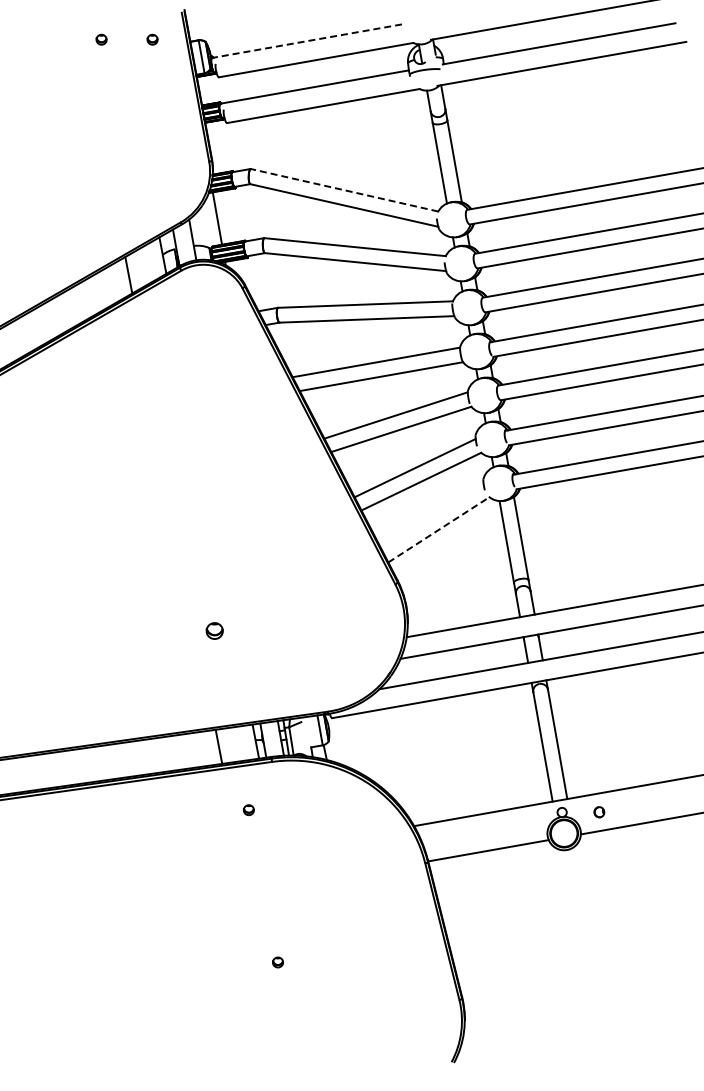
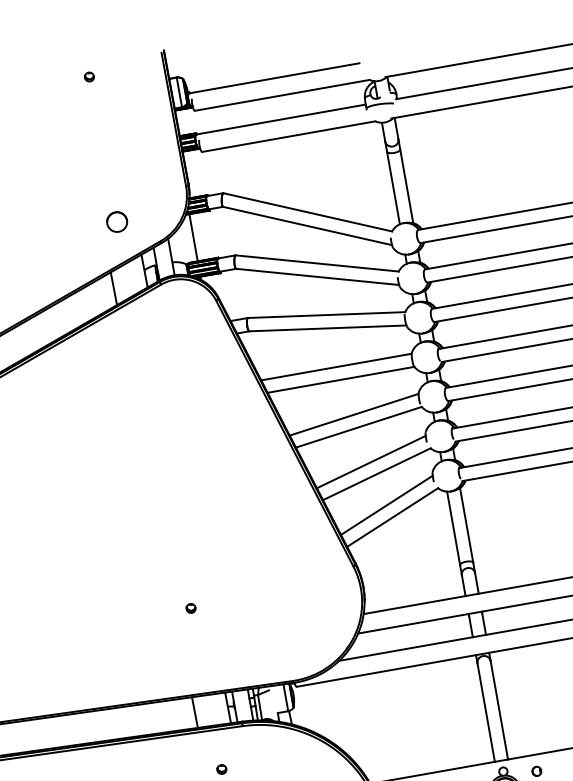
part: (152, 39) -> (135, 76), removed
line: (306, 41) -> (273, 78), dashed -> solid
line: (344, 190) -> (307, 212), dashed -> solid
part: (132, 200) -> (117, 221), added
line: (432, 516) -> (386, 505), added
line: (439, 529) -> (393, 517), dashed -> solid
part: (214, 630) -> (190, 608), size x0.62

